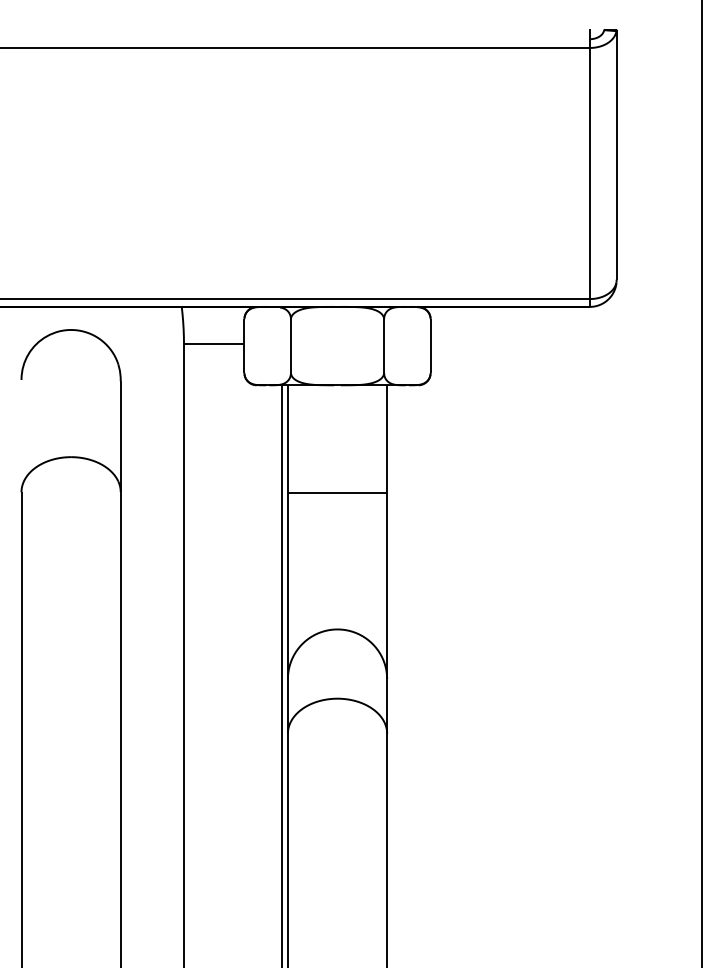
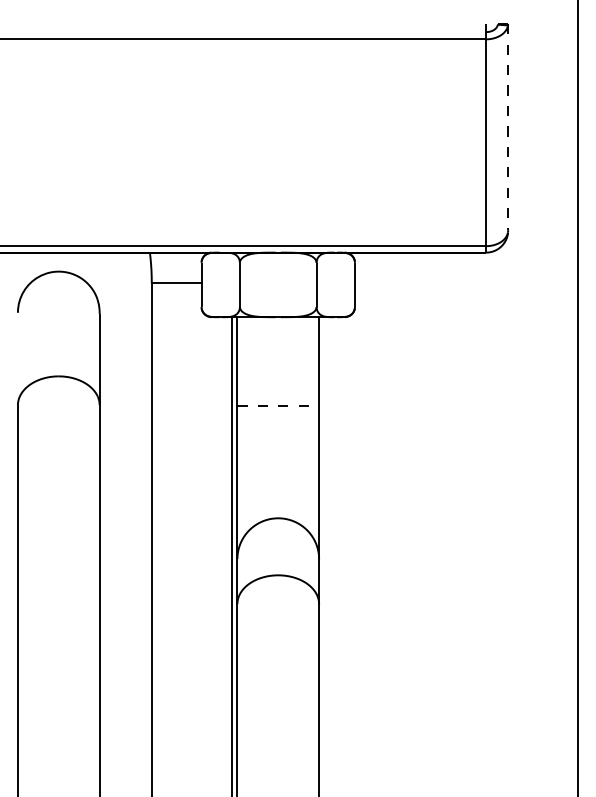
line: (616, 155) -> (508, 127), solid -> dashed
line: (337, 492) -> (278, 405), solid -> dashed

